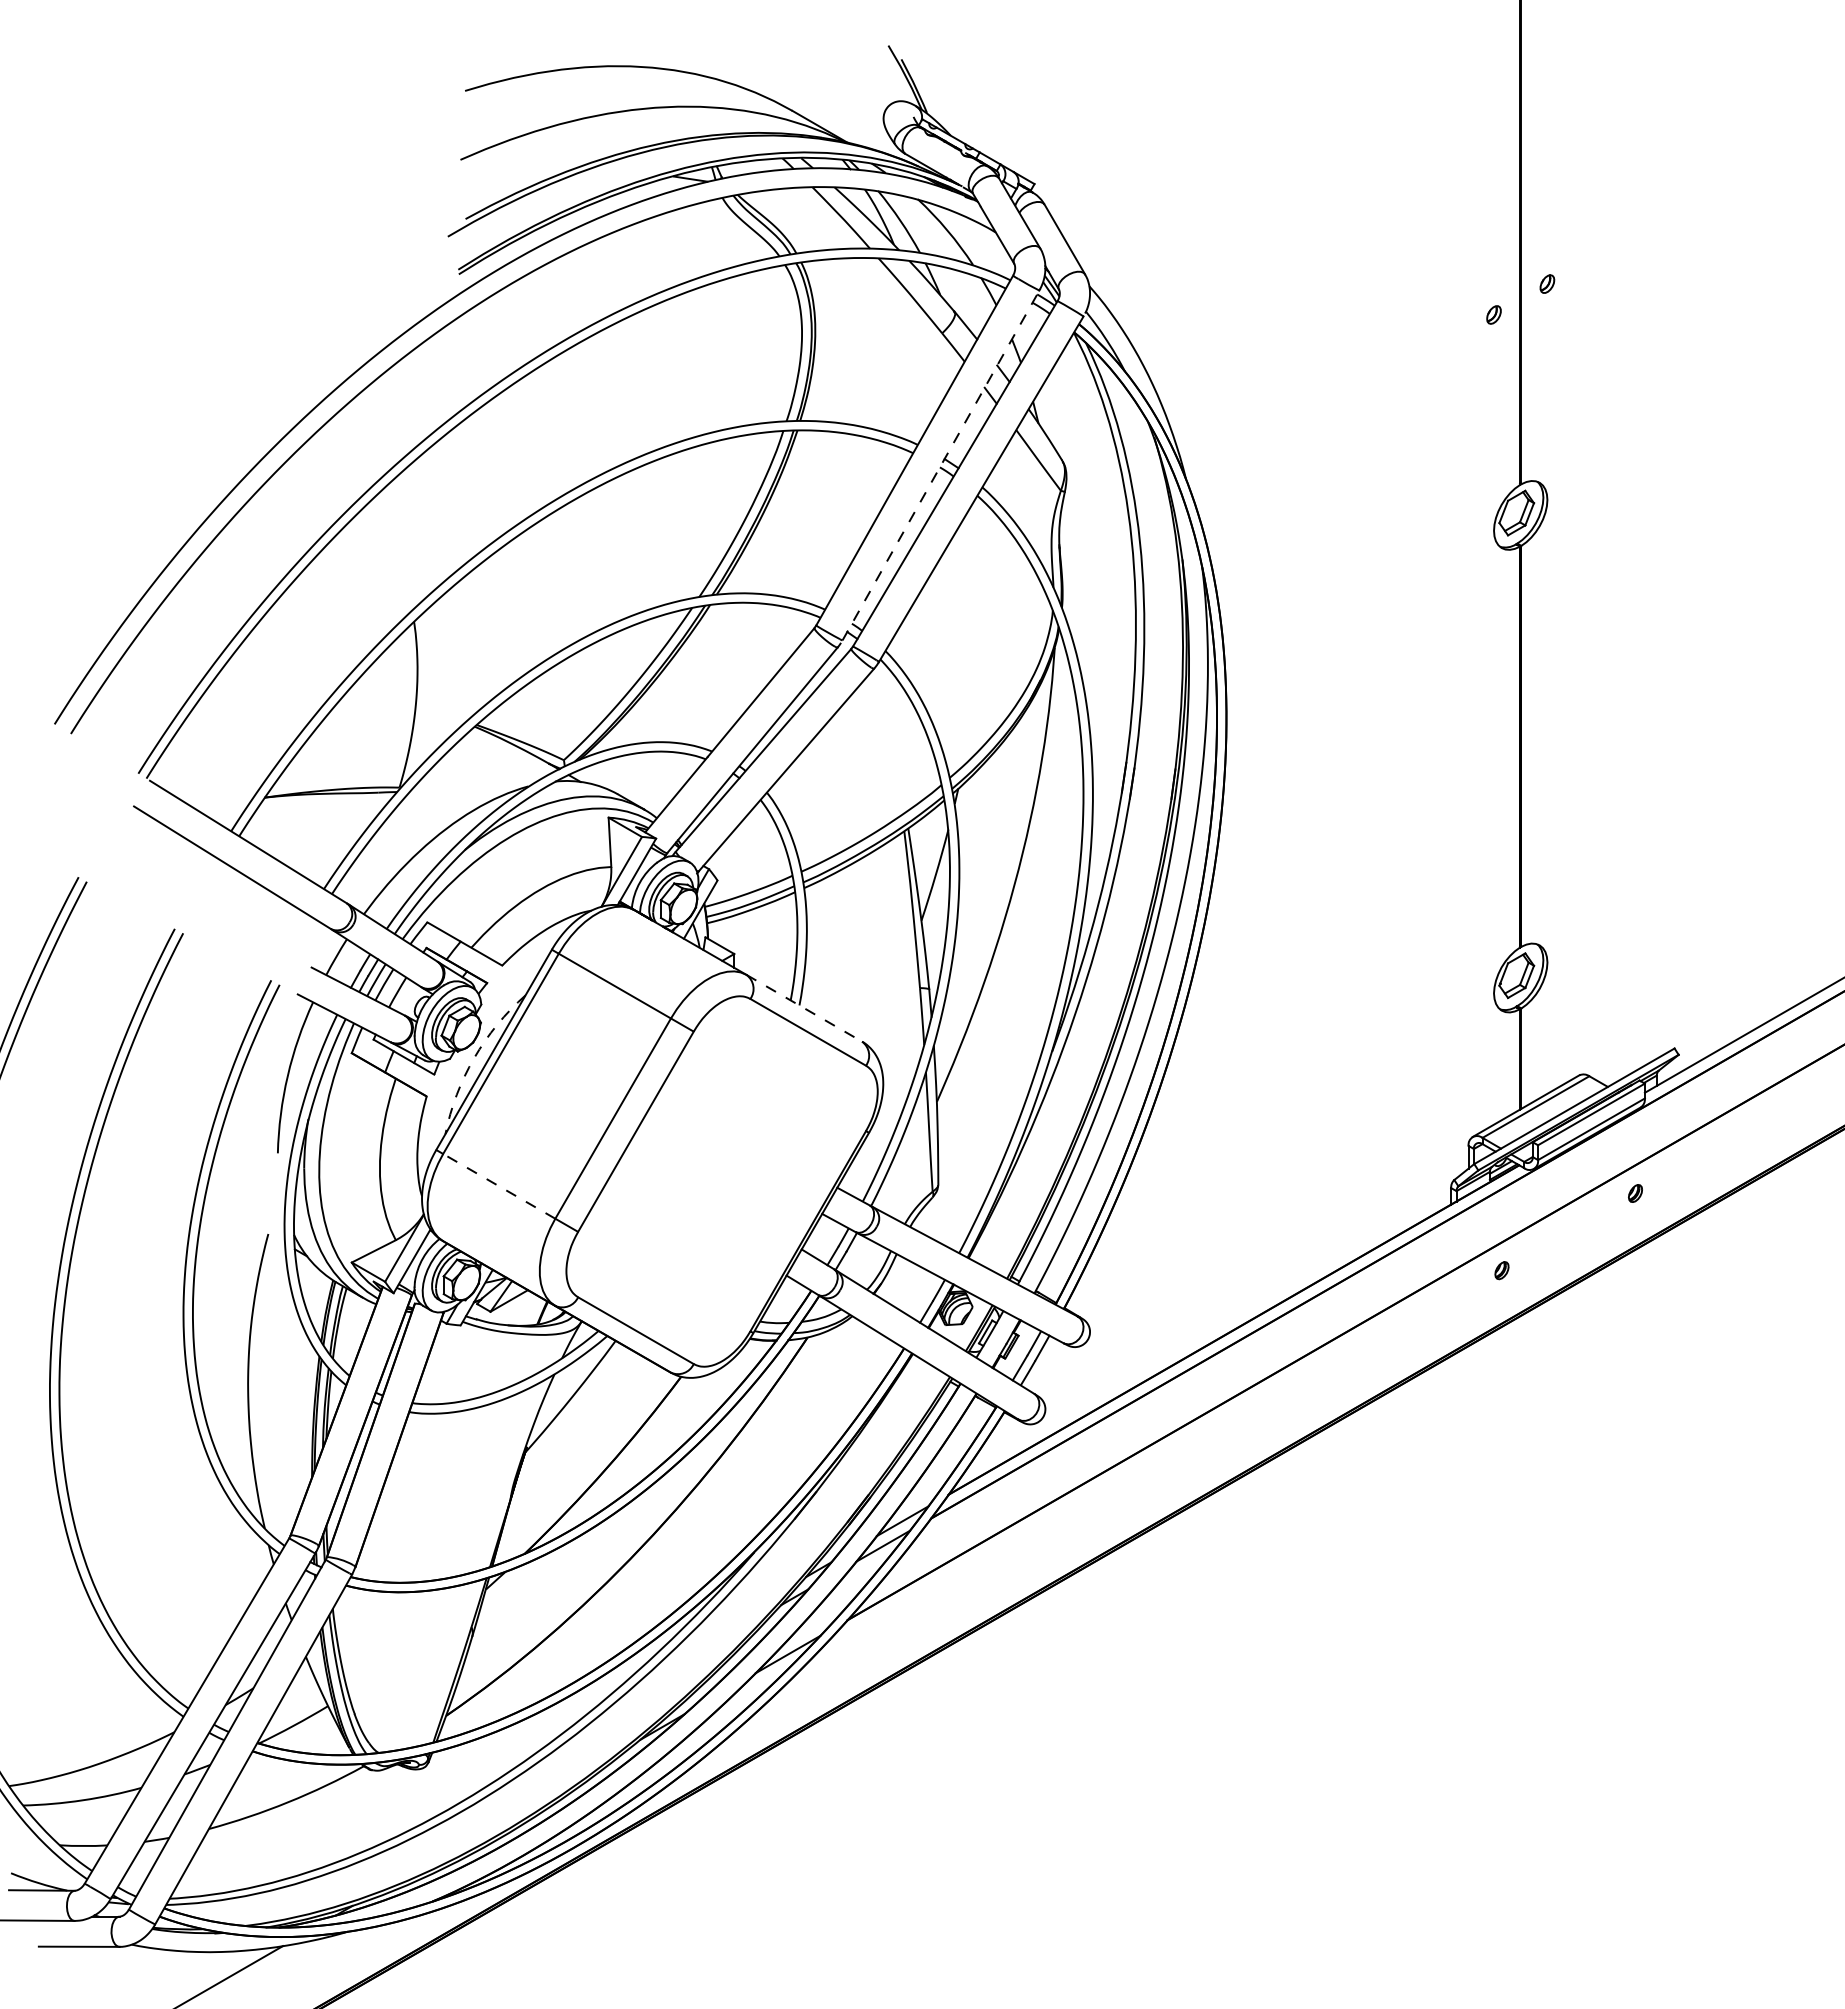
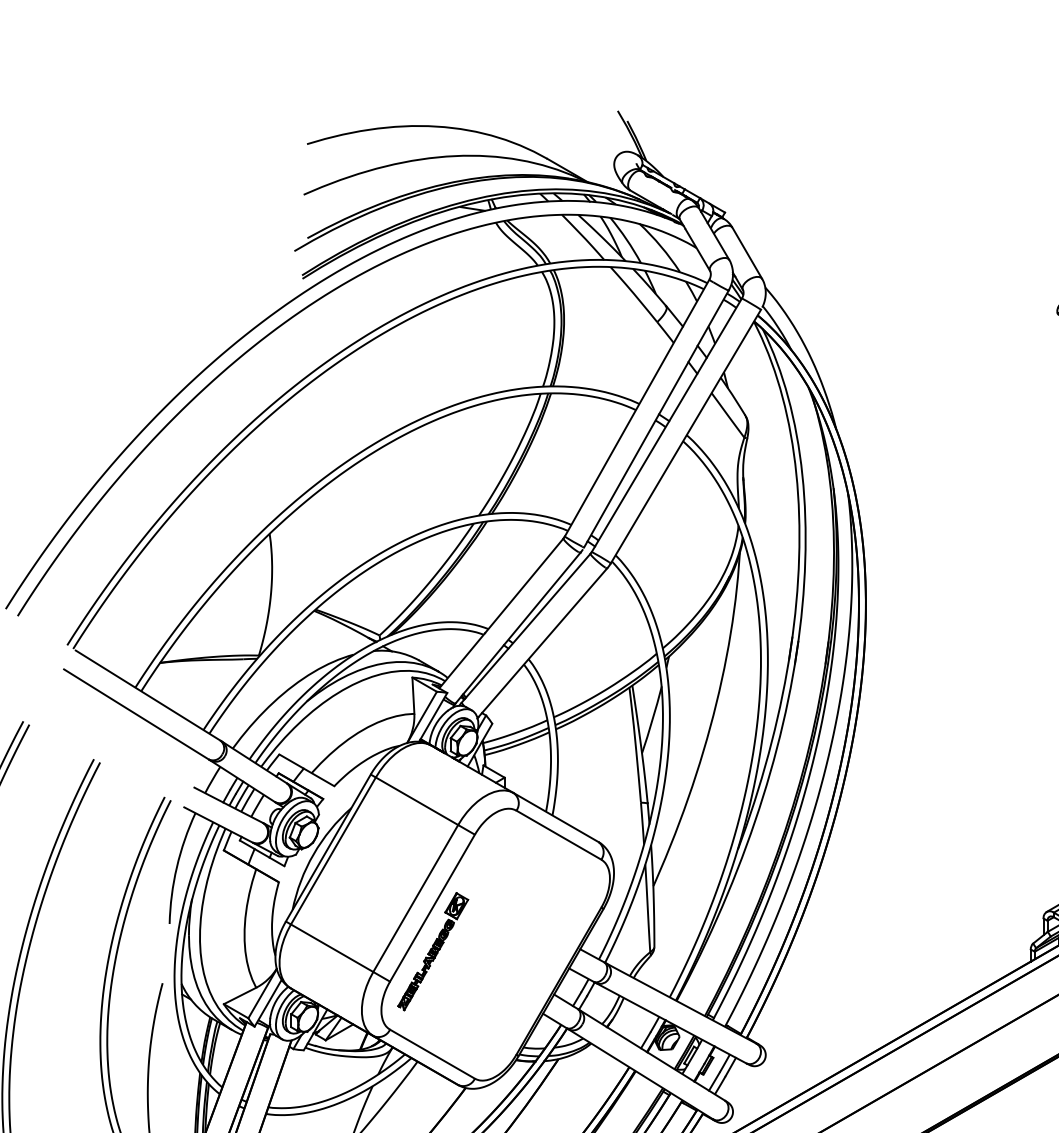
line: (940, 465) -> (656, 419), dashed -> solid
line: (804, 1008) -> (556, 817), dashed -> solid
arc: (474, 1058) -> (313, 854), dashed -> solid
line: (499, 1186) -> (332, 948), dashed -> solid
part: (636, 1190) -> (432, 951), added

